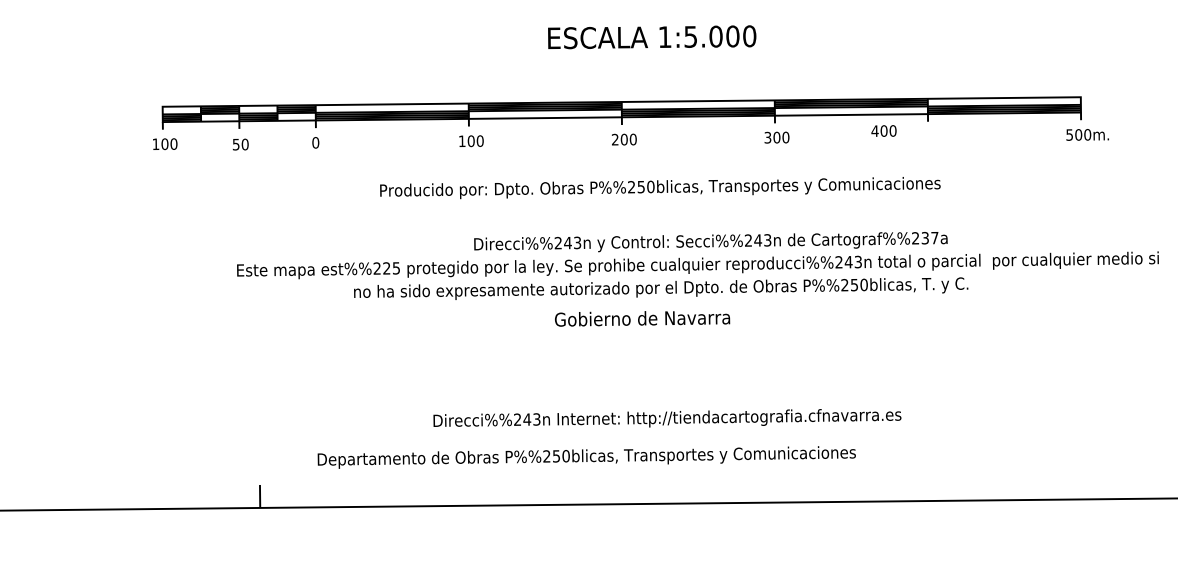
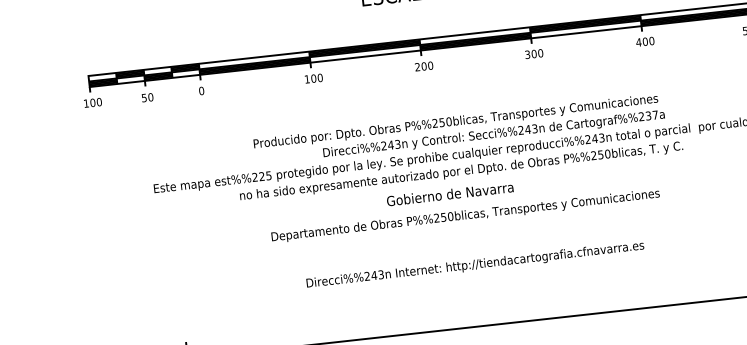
text: (883, 130) -> (644, 41), moved
text: (660, 188) -> (456, 122), moved
text: (586, 457) -> (465, 216), moved

